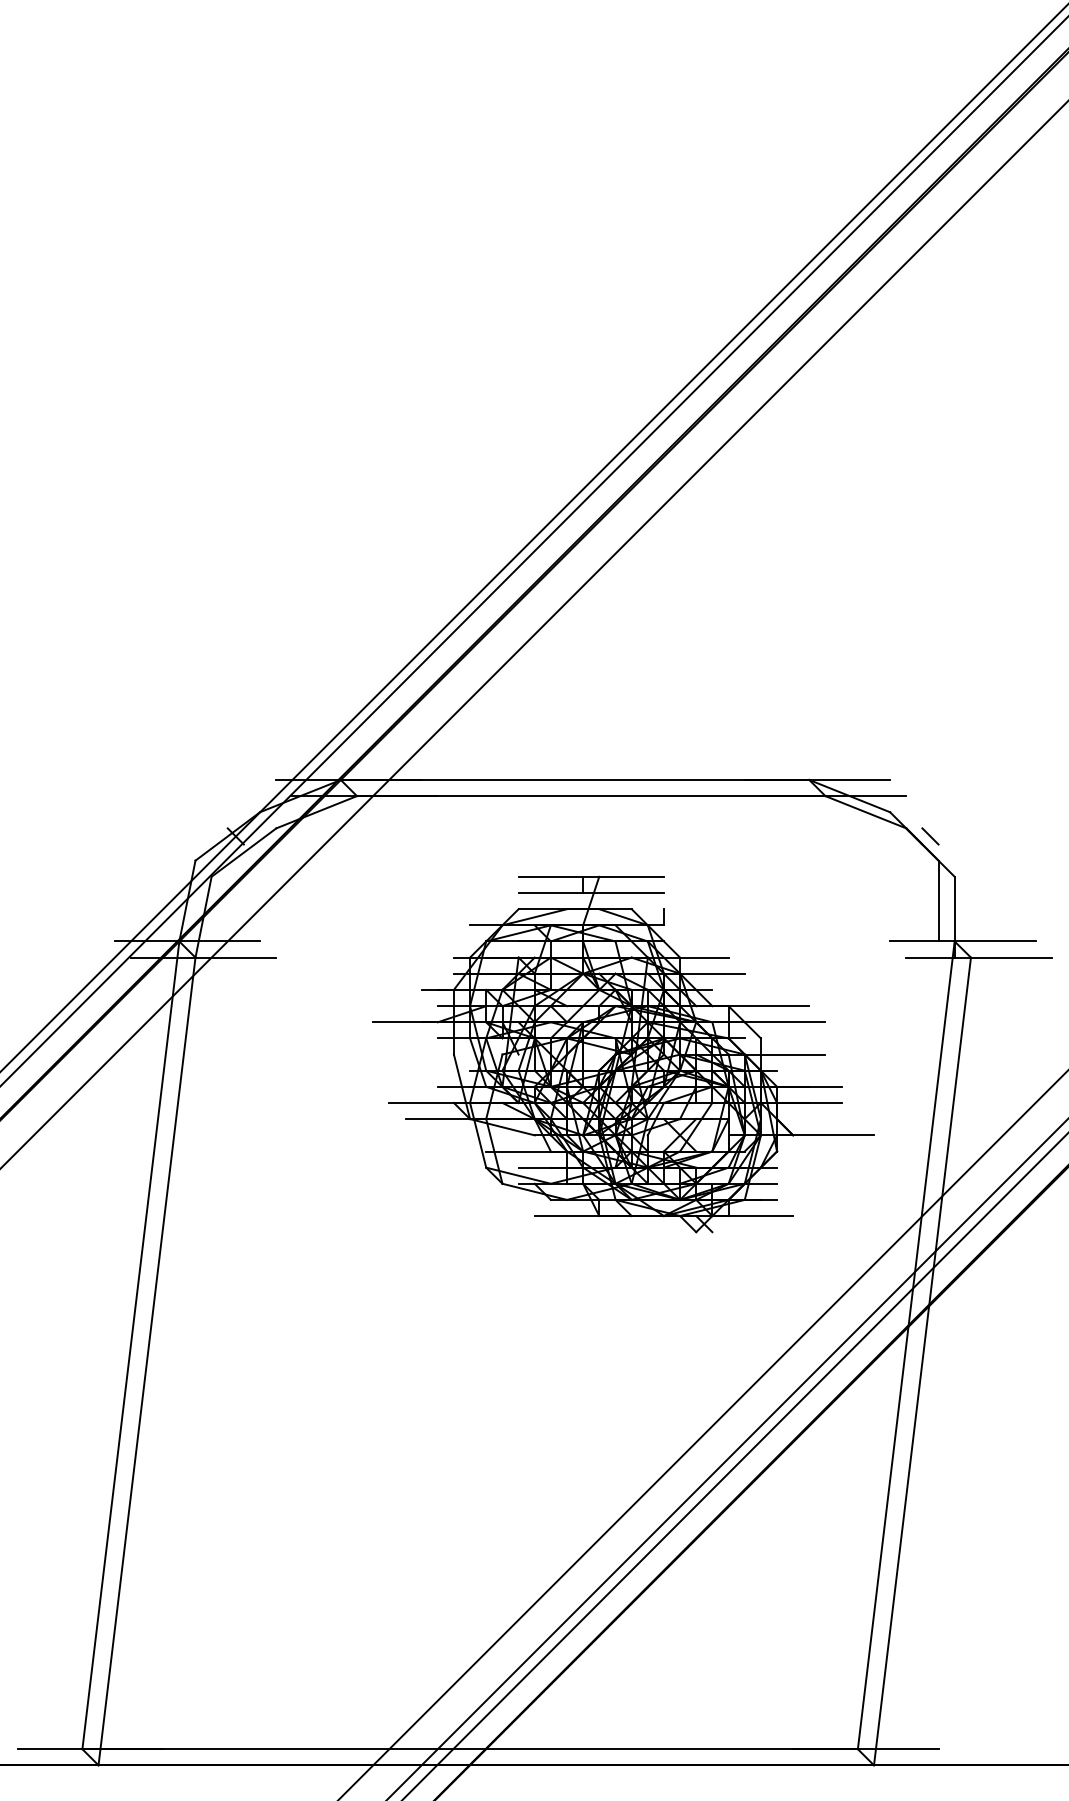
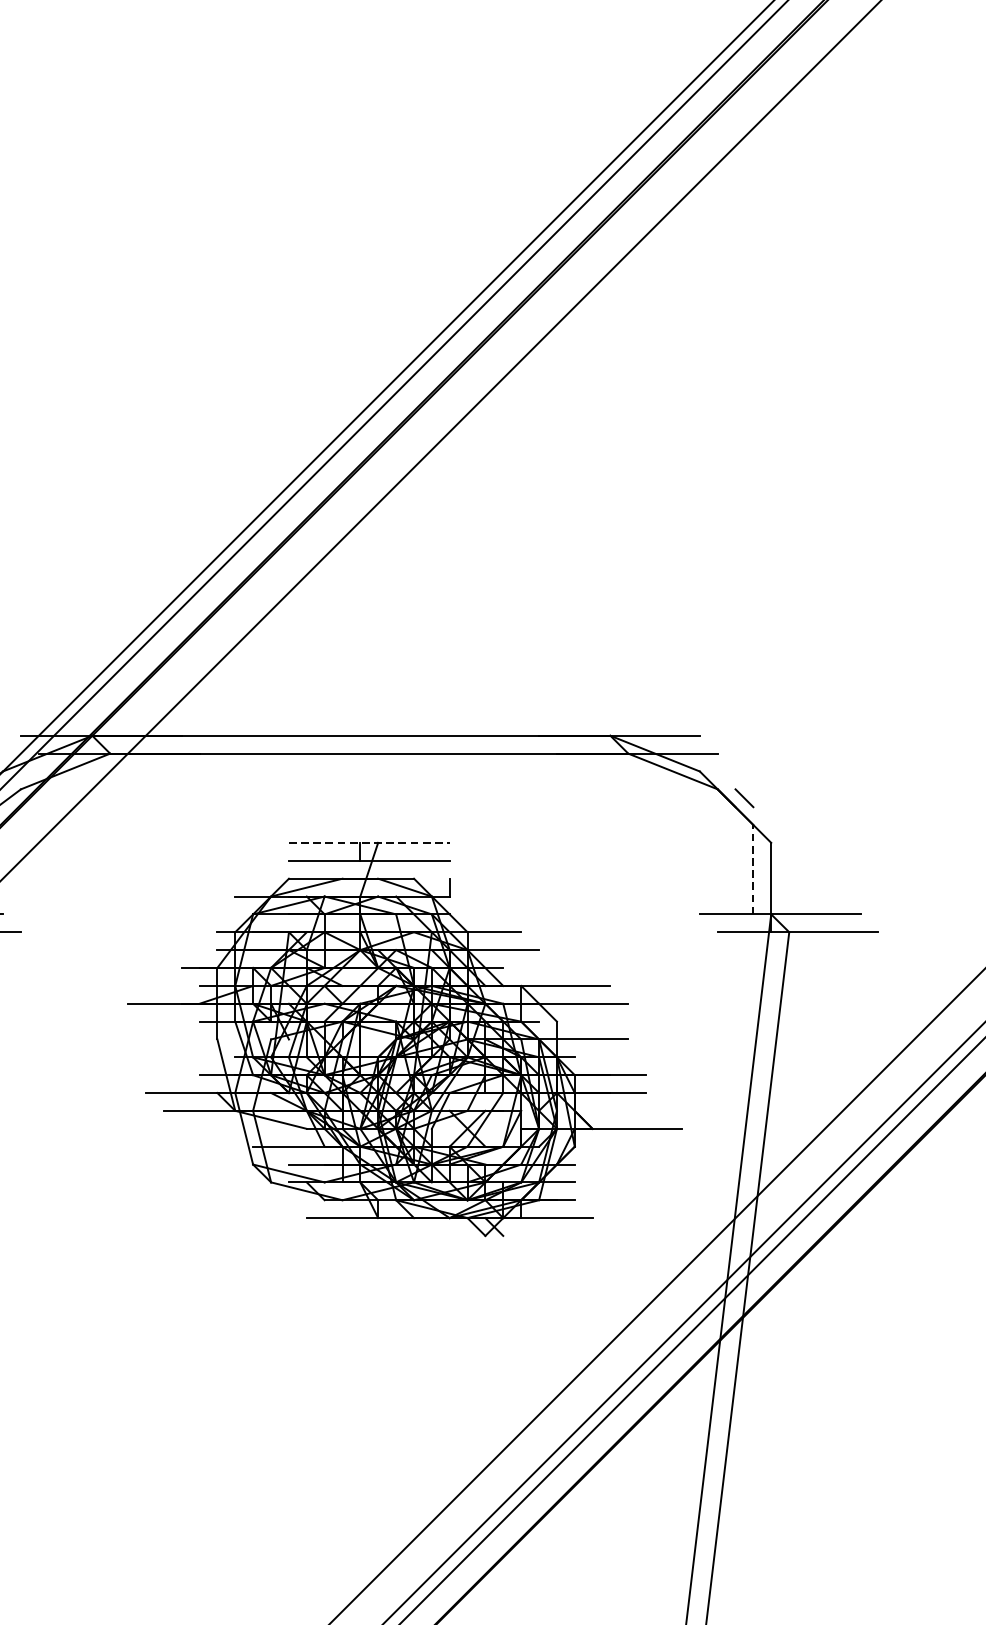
line: (591, 876) -> (369, 842), solid -> dashed
line: (938, 900) -> (753, 869), solid -> dashed

